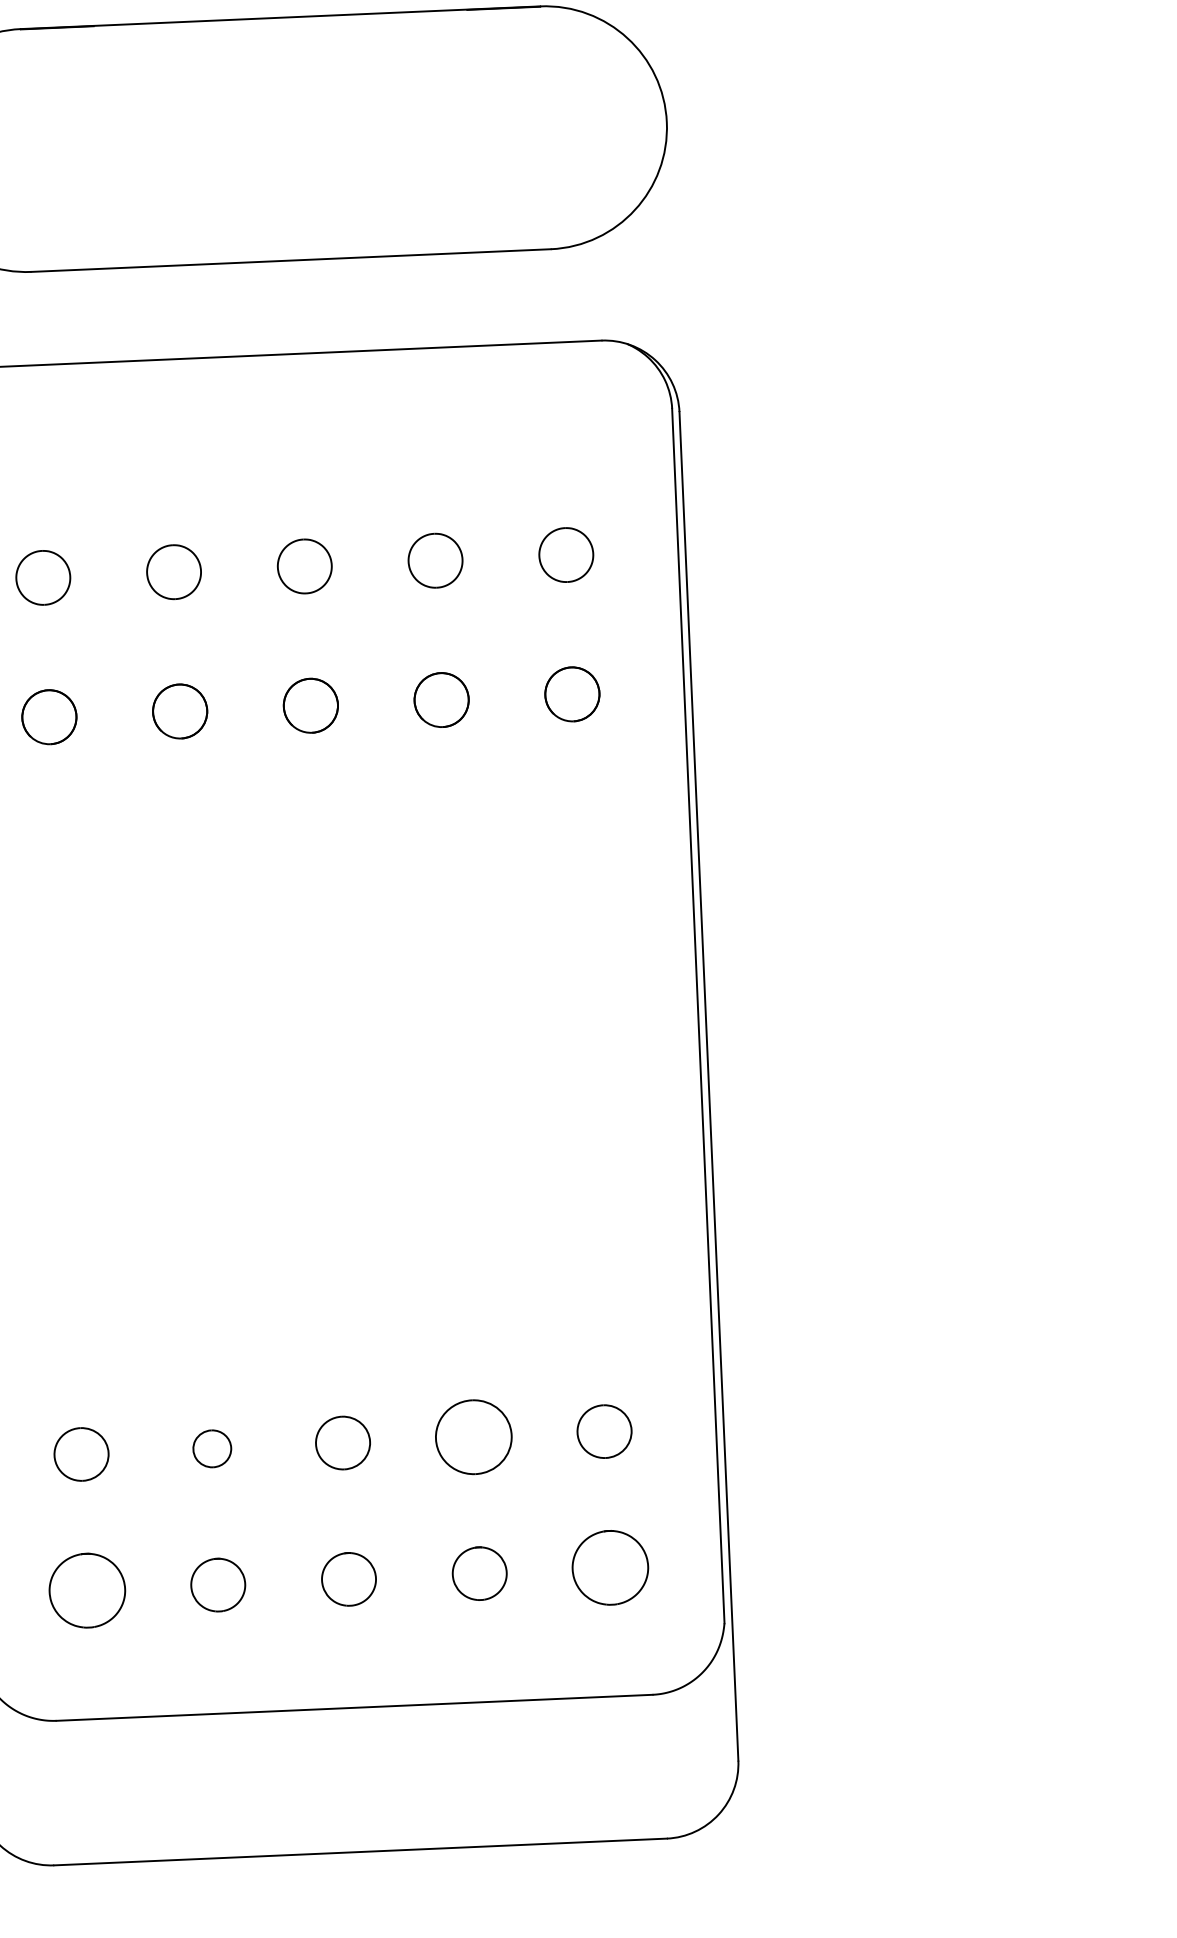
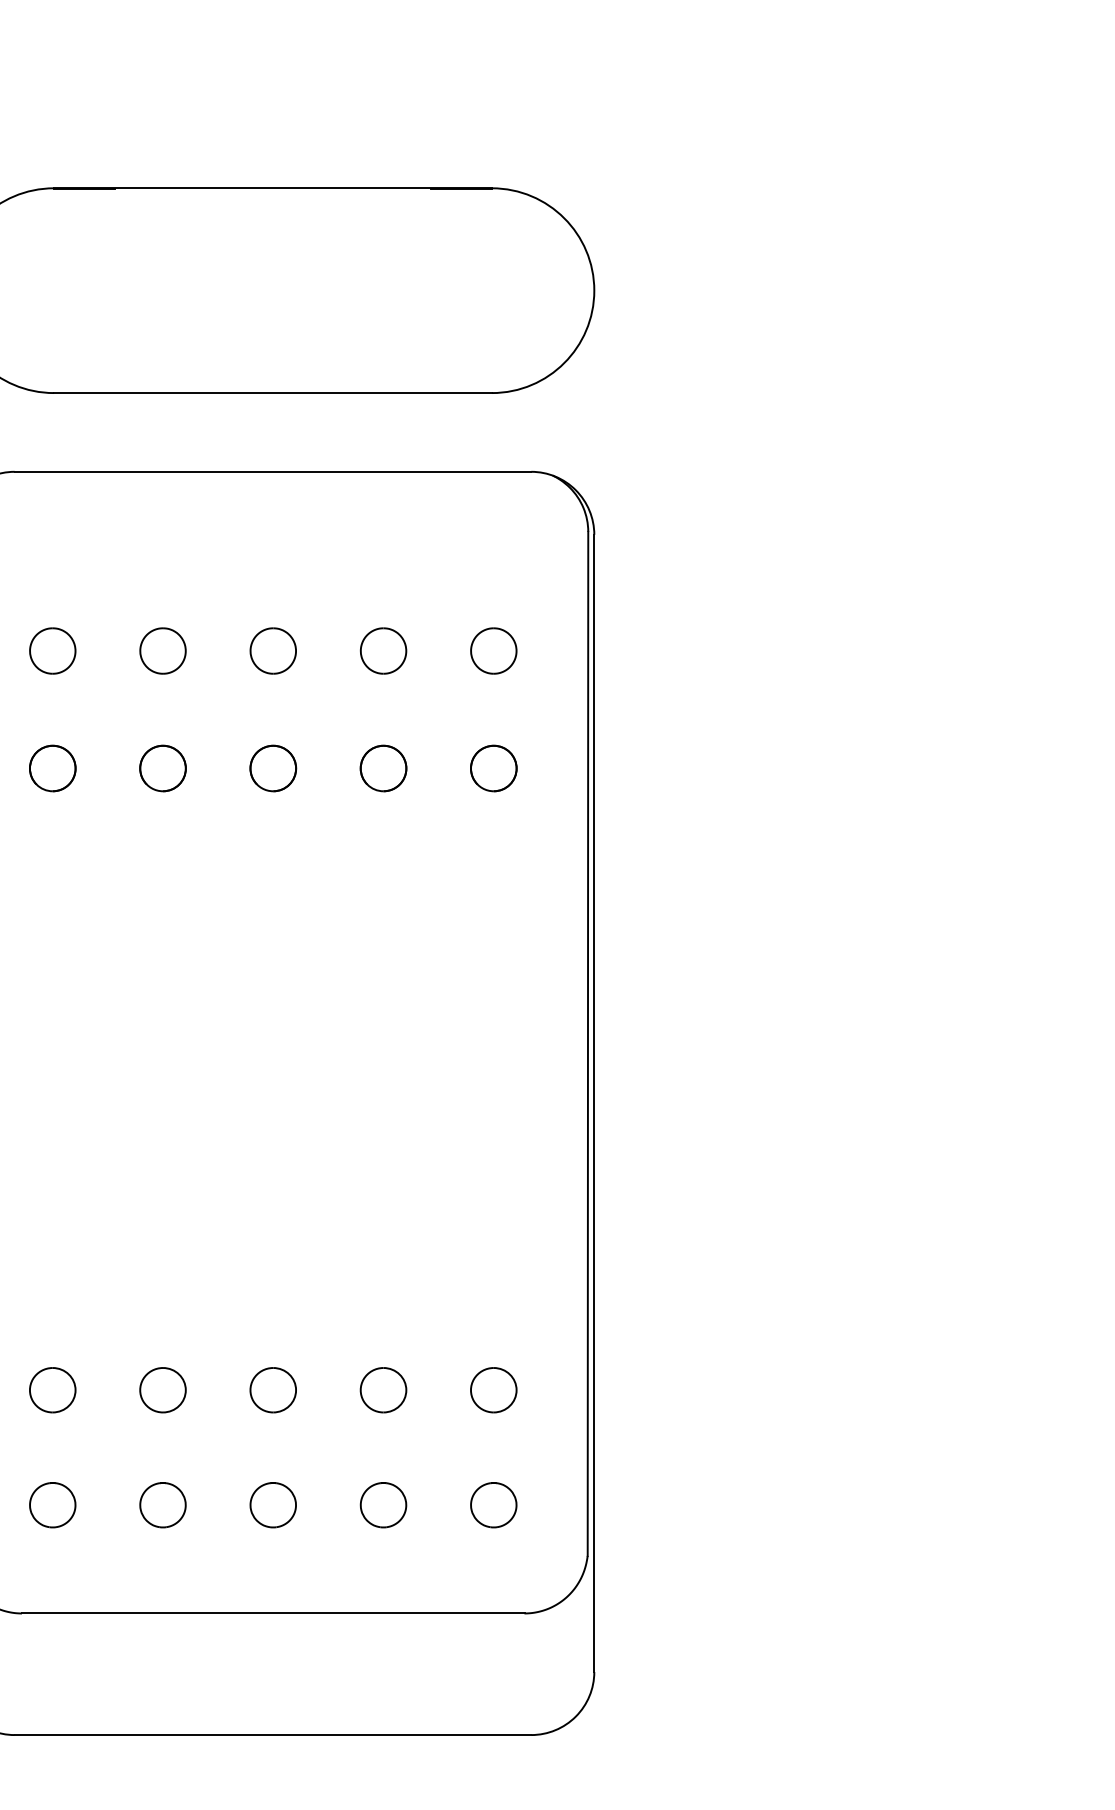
part: (473, 1437) -> (383, 1390), size x0.71
part: (211, 1449) -> (162, 1390), size x1.43
part: (610, 1568) -> (493, 1505), size x0.71
part: (87, 1591) -> (52, 1505), size x0.71

